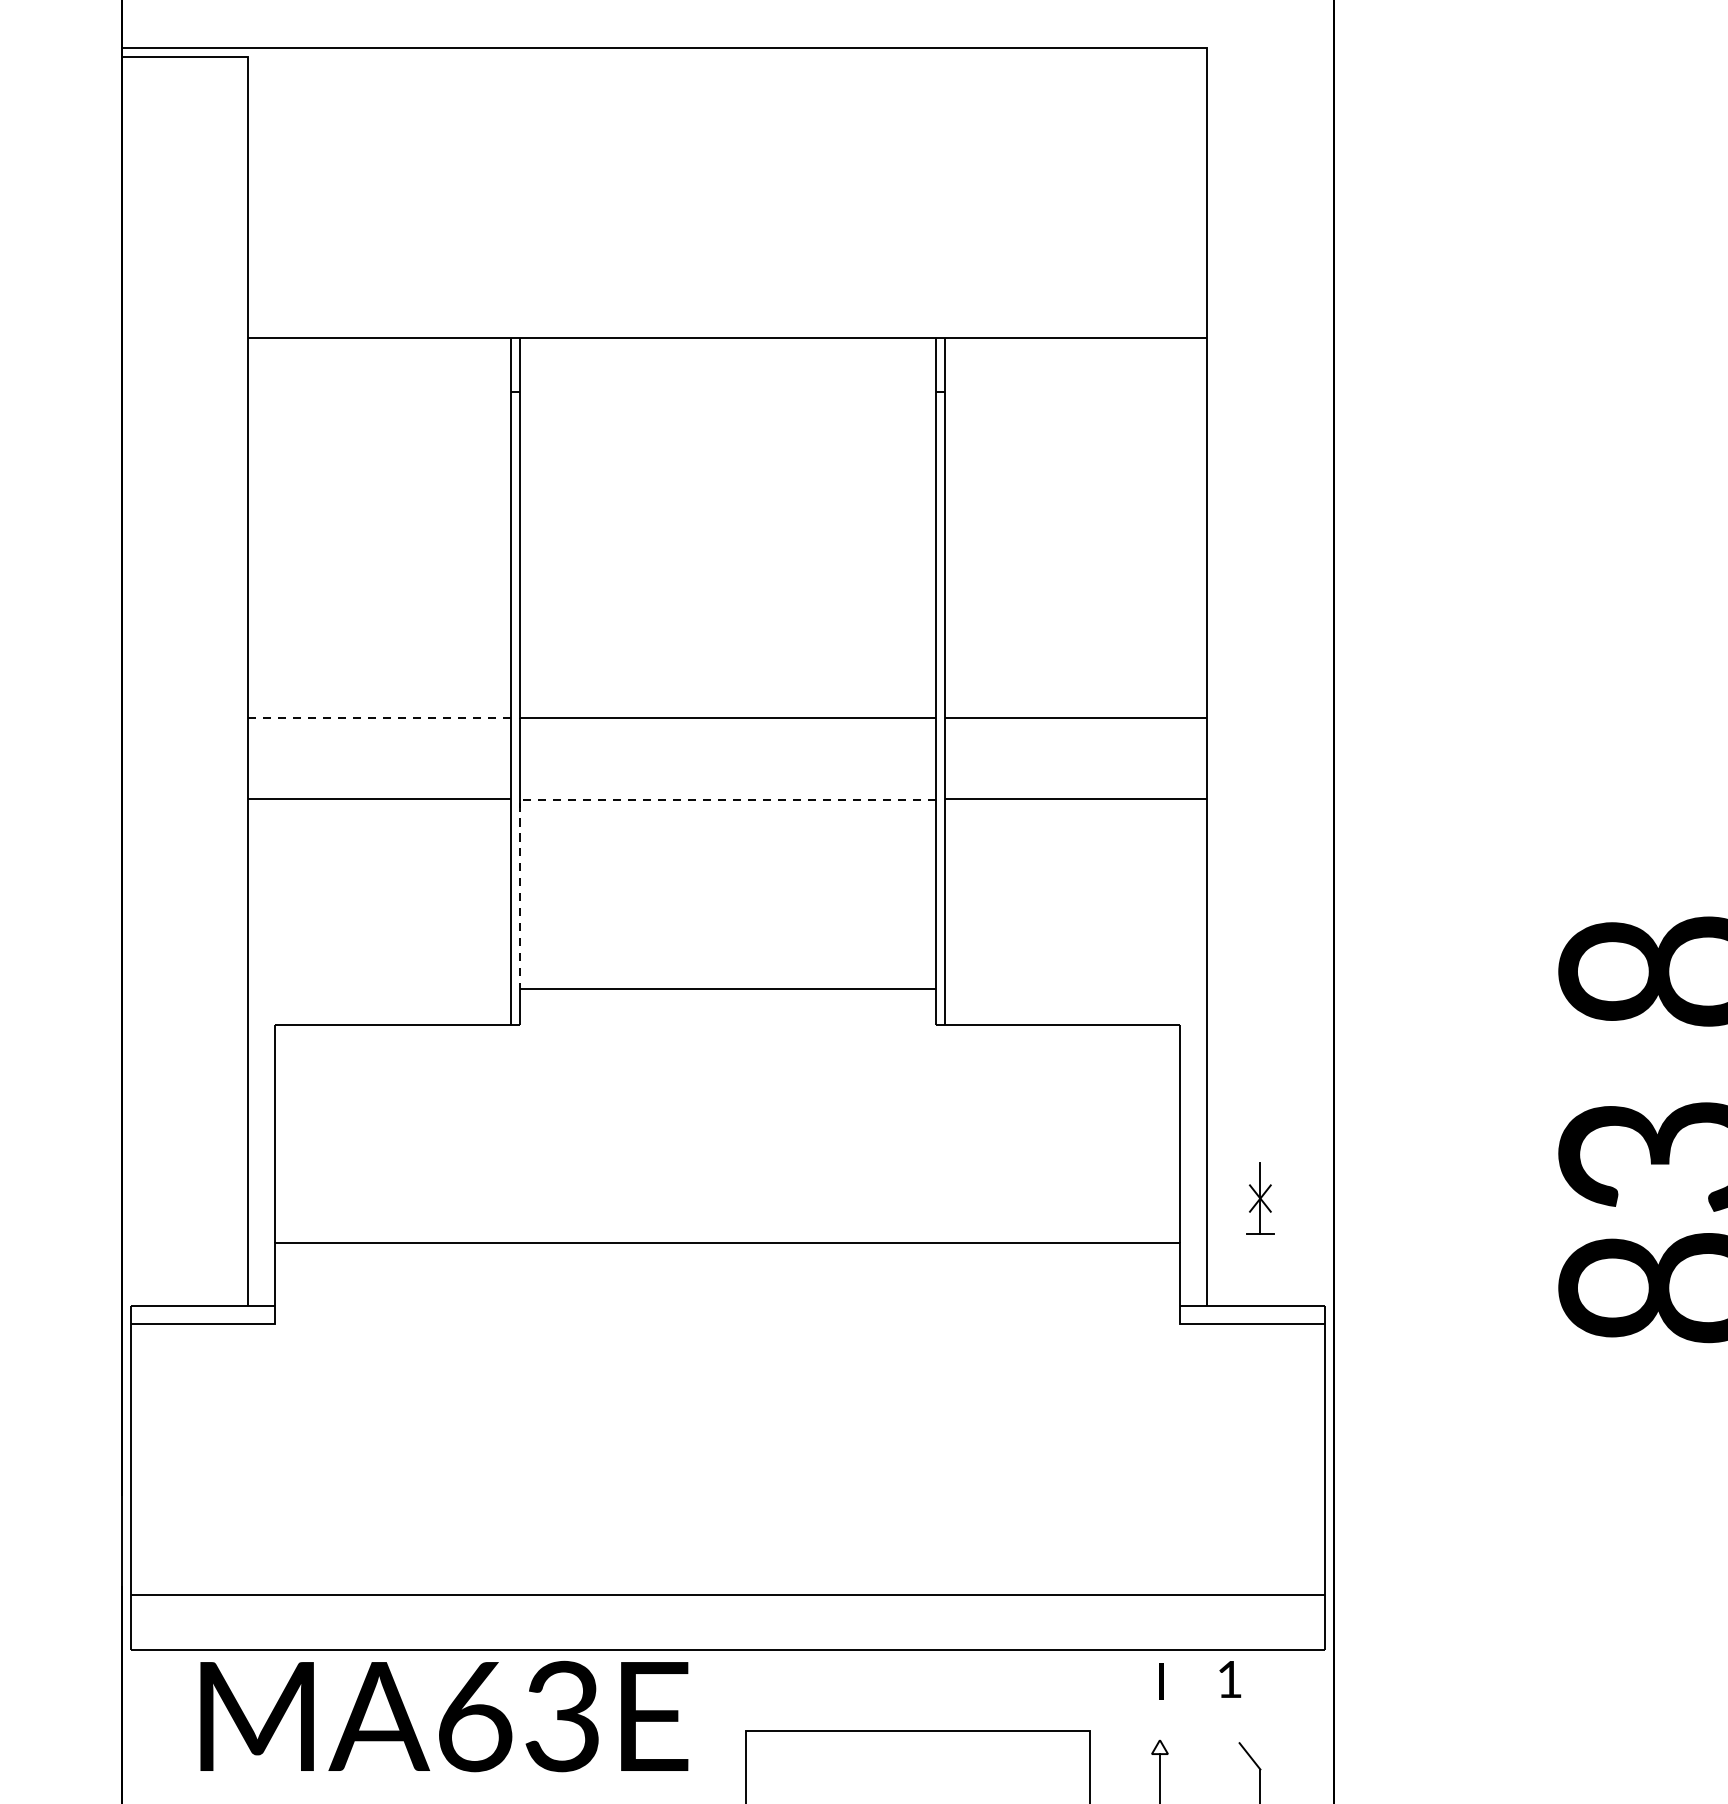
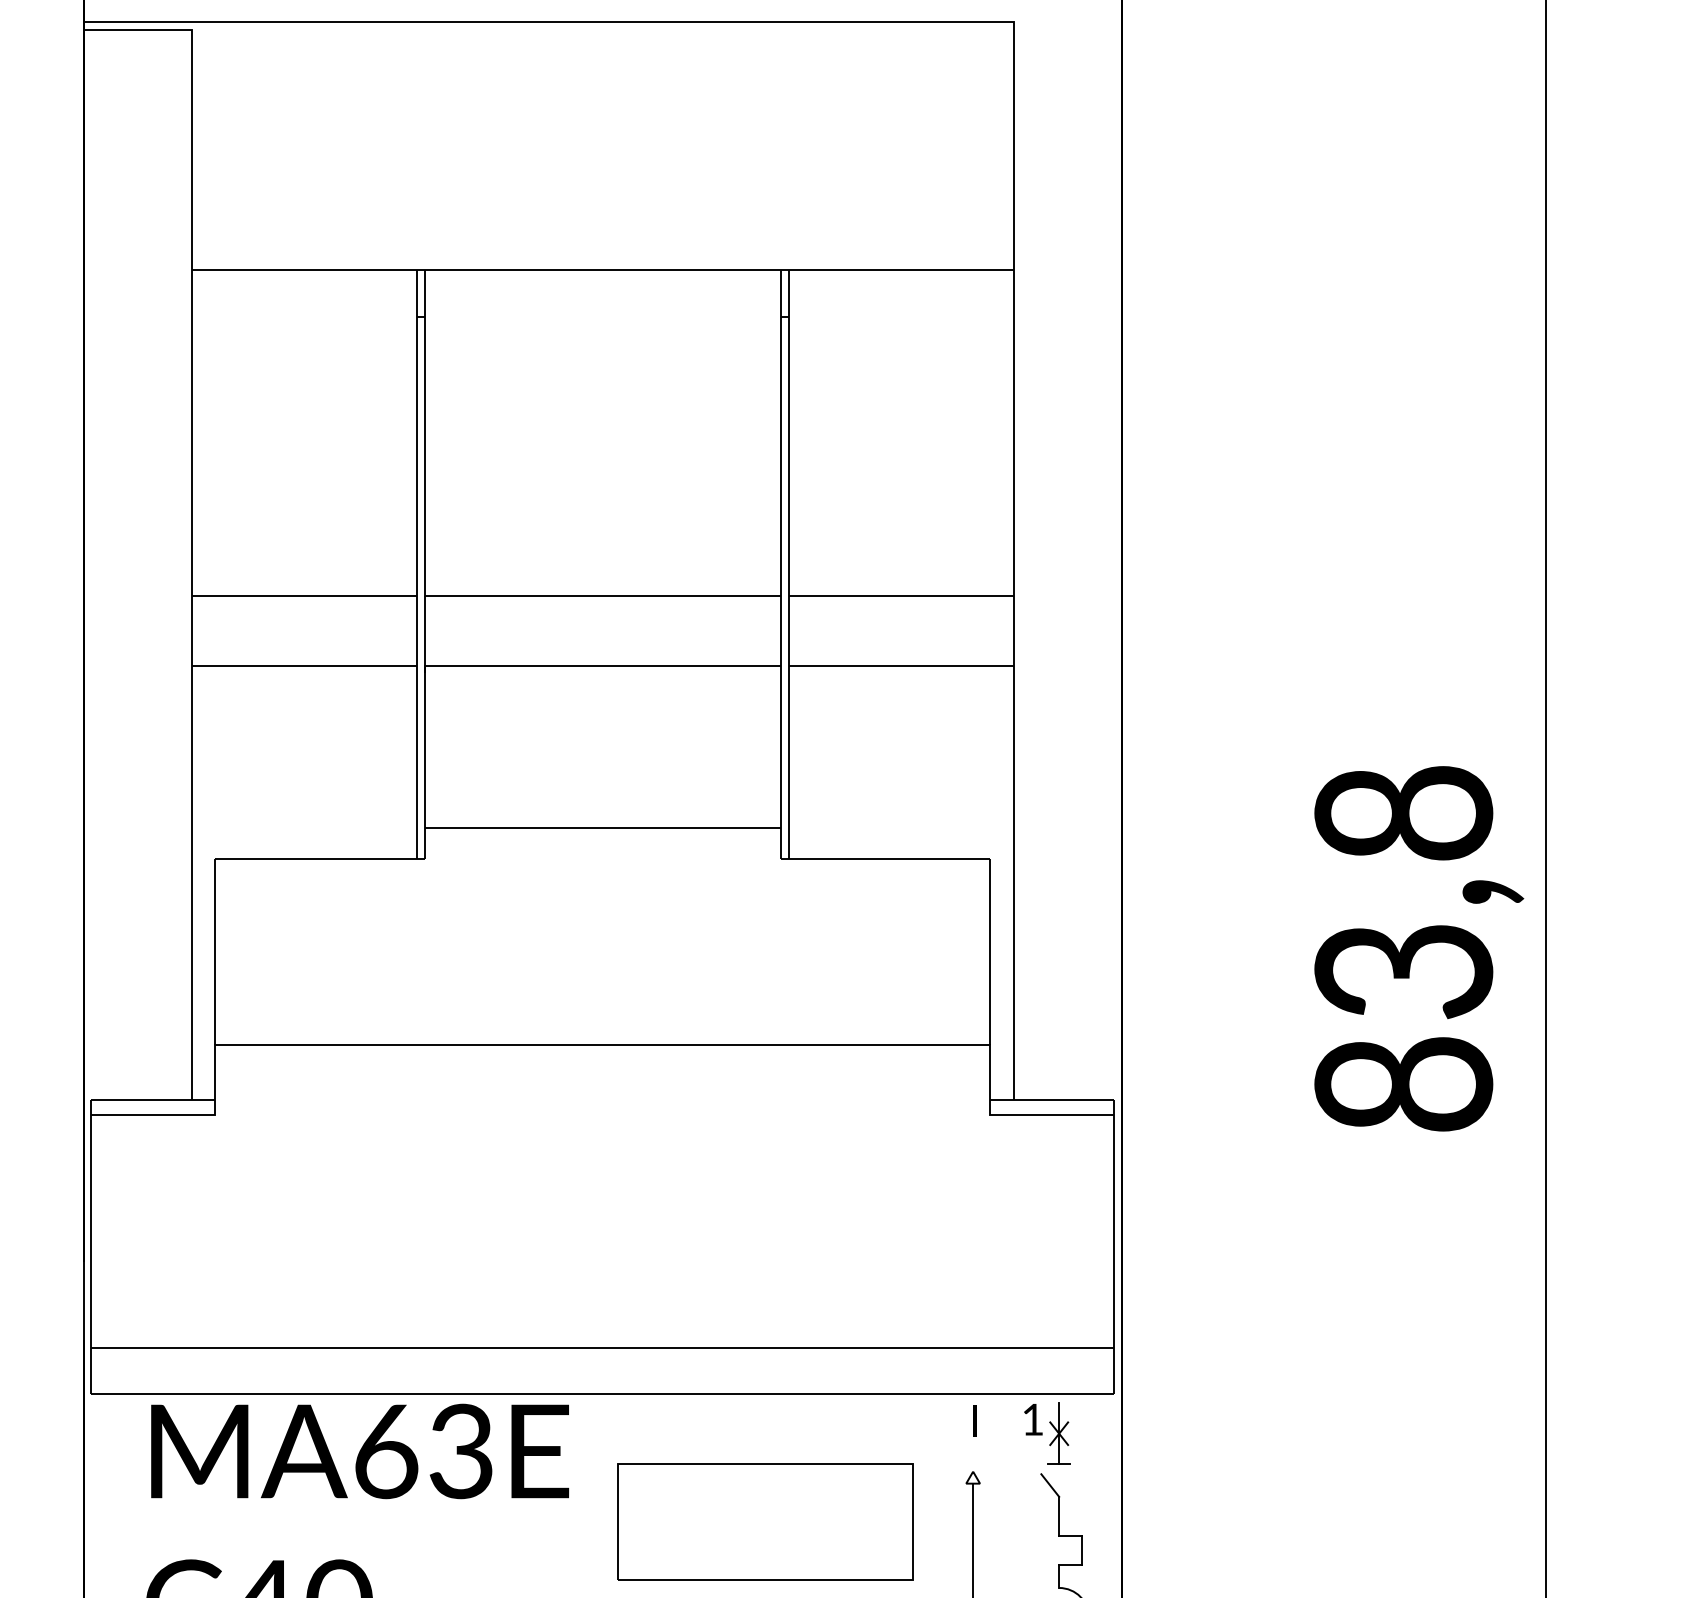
line: (379, 717) -> (304, 595), dashed -> solid
line: (631, 800) -> (520, 666), dashed -> solid
part: (1259, 1198) -> (1058, 1433), moved

